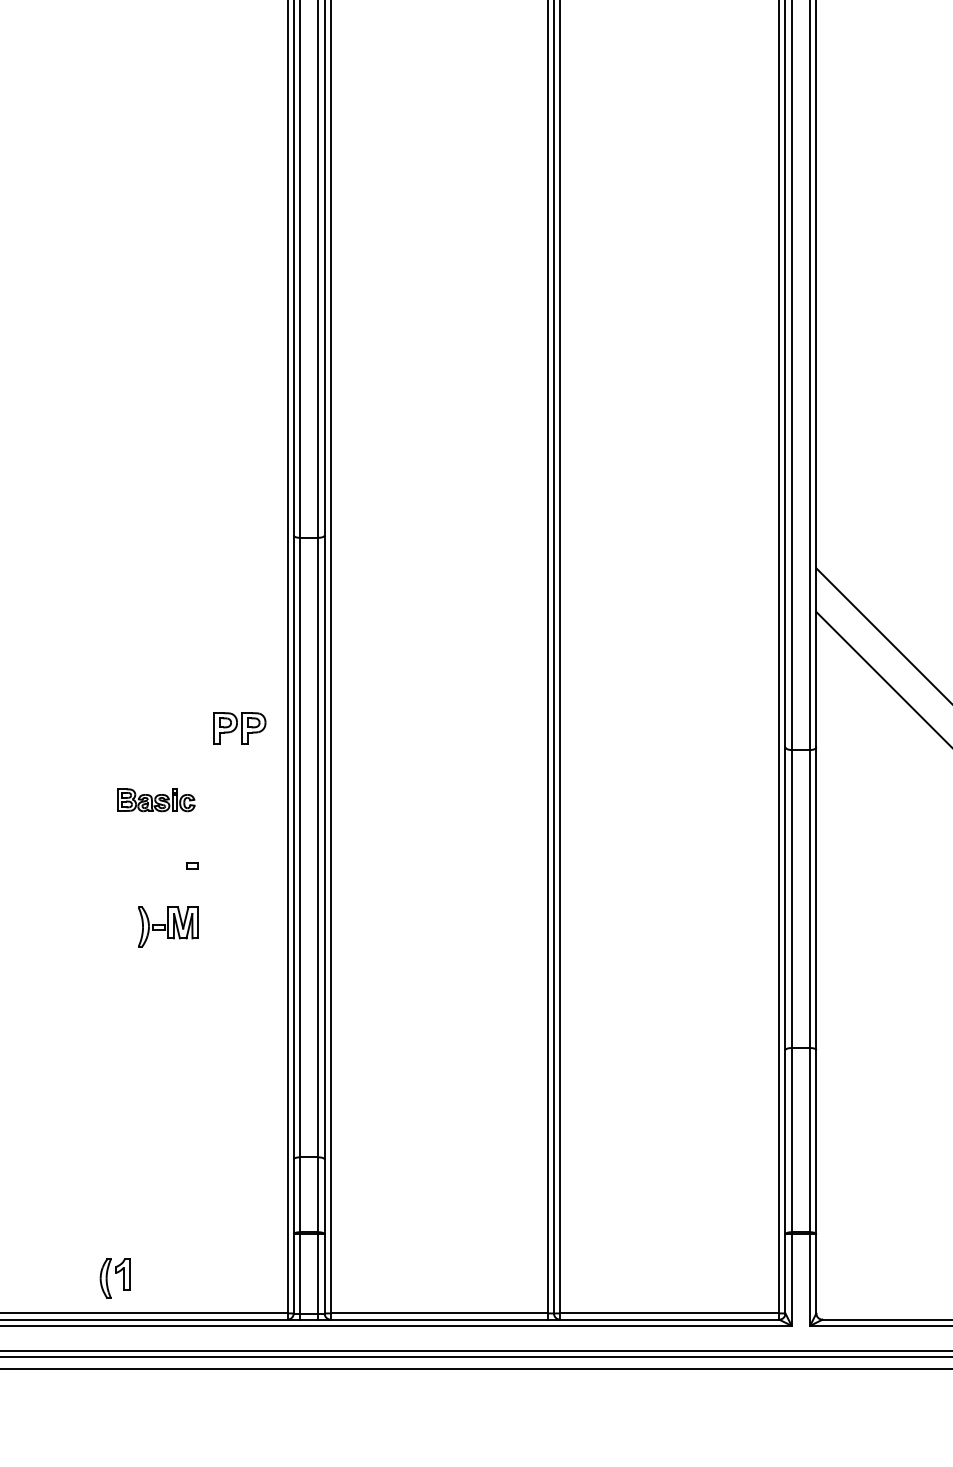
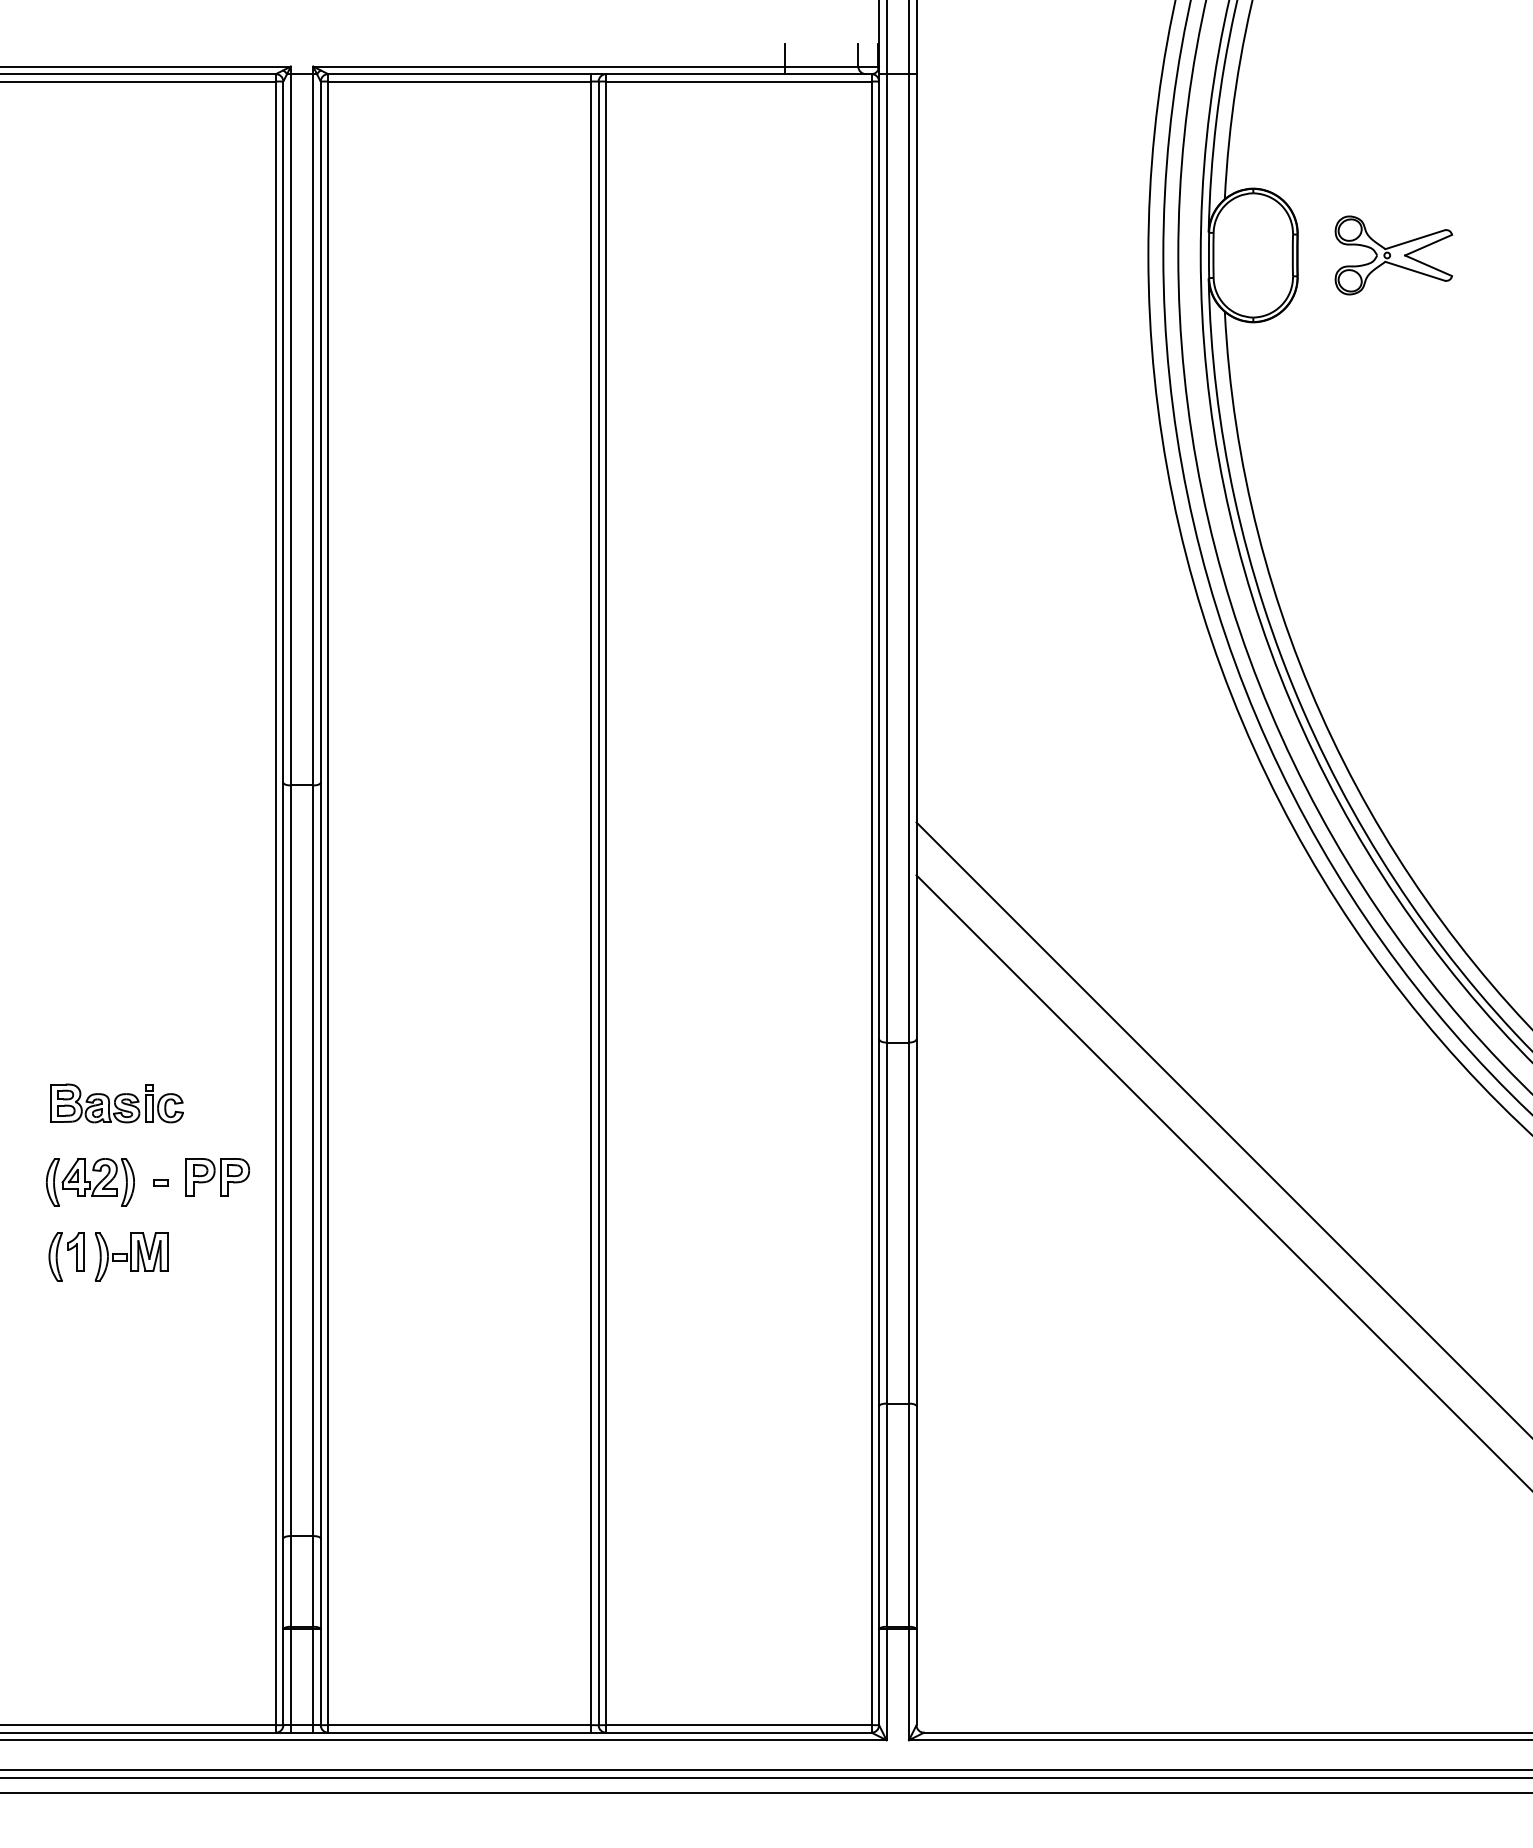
part: (239, 728) -> (217, 1177), moved
part: (156, 800) -> (116, 1103), size x1.43
part: (134, 865) -> (90, 1182), added
part: (115, 1273) -> (67, 1250), moved

